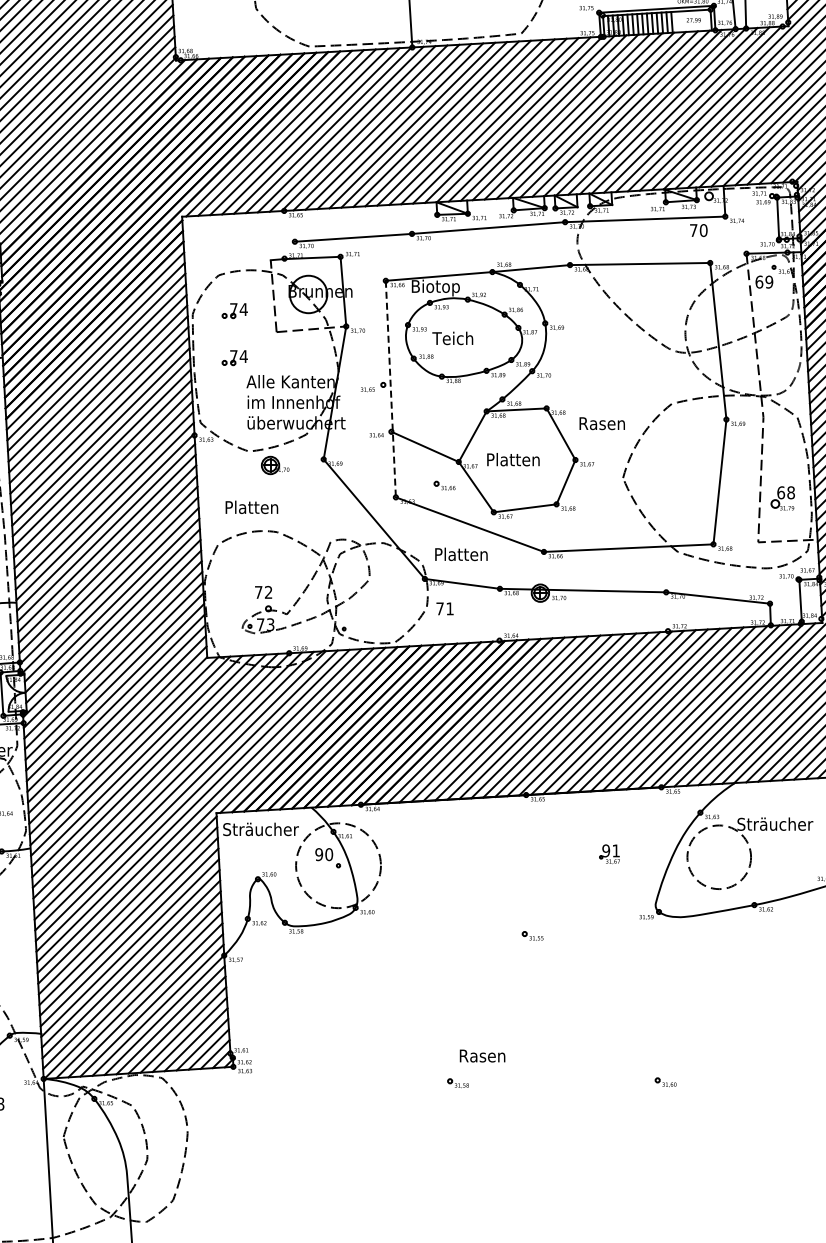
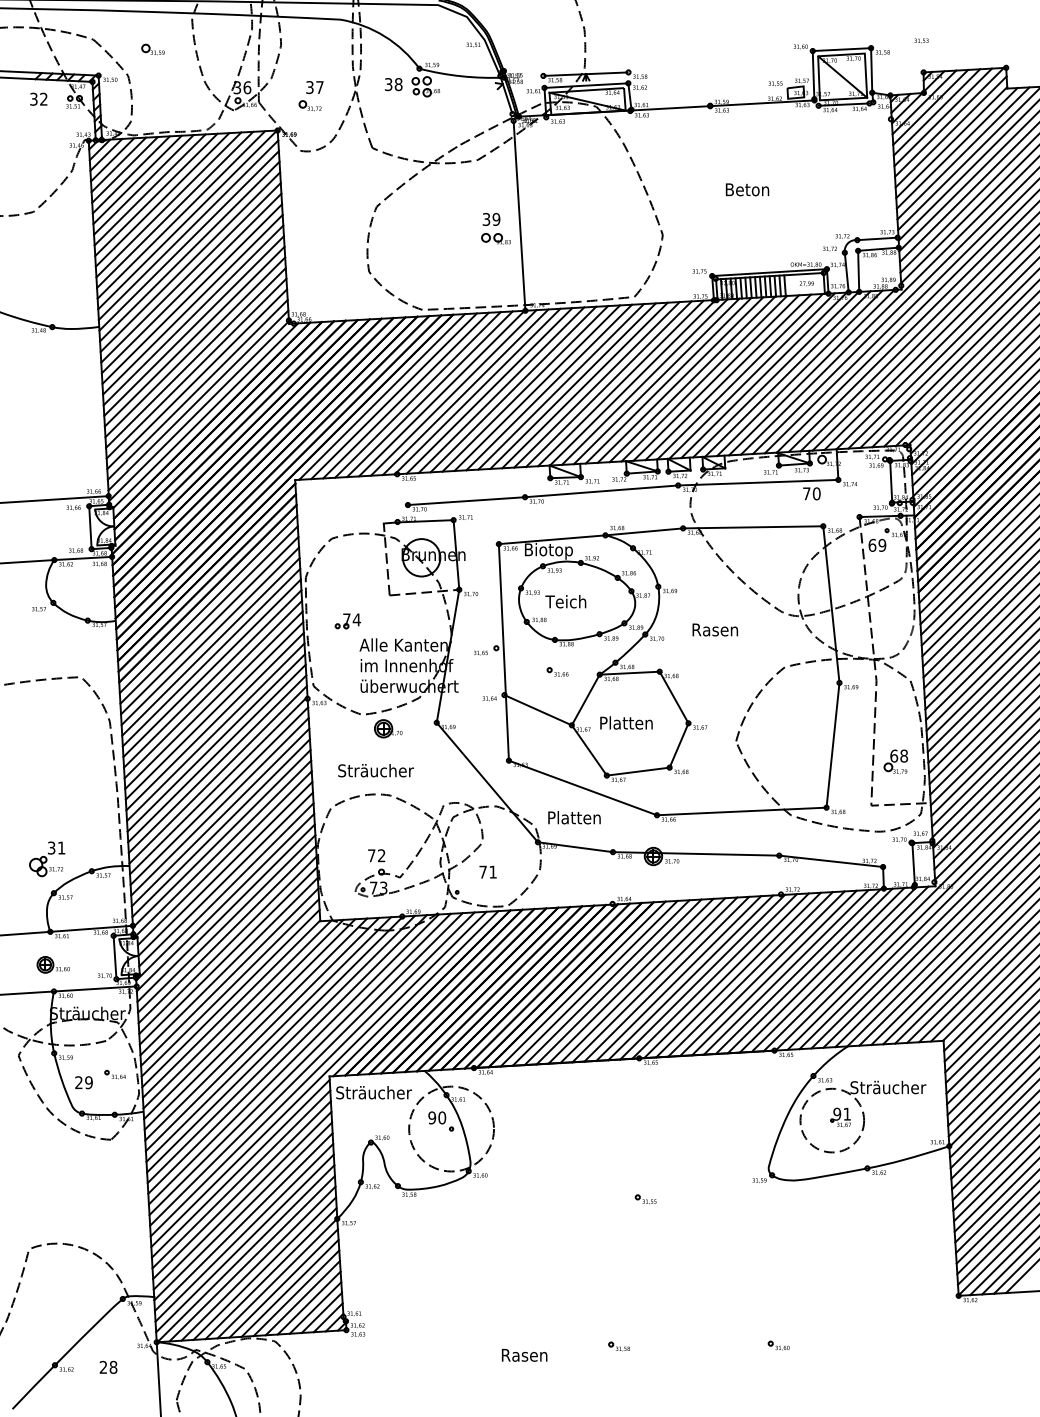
part: (234, 311) -> (347, 574), removed
line: (390, 389) -> (503, 652), dashed -> solid
text: (601, 423) -> (714, 629), moved
part: (444, 485) -> (557, 671), moved
text: (263, 507) -> (376, 770), Platten -> Sträucher
text: (444, 608) -> (487, 871), moved
part: (609, 854) -> (840, 1117), moved
text: (482, 1056) -> (524, 1355), moved
part: (457, 1083) -> (618, 1346), moved

